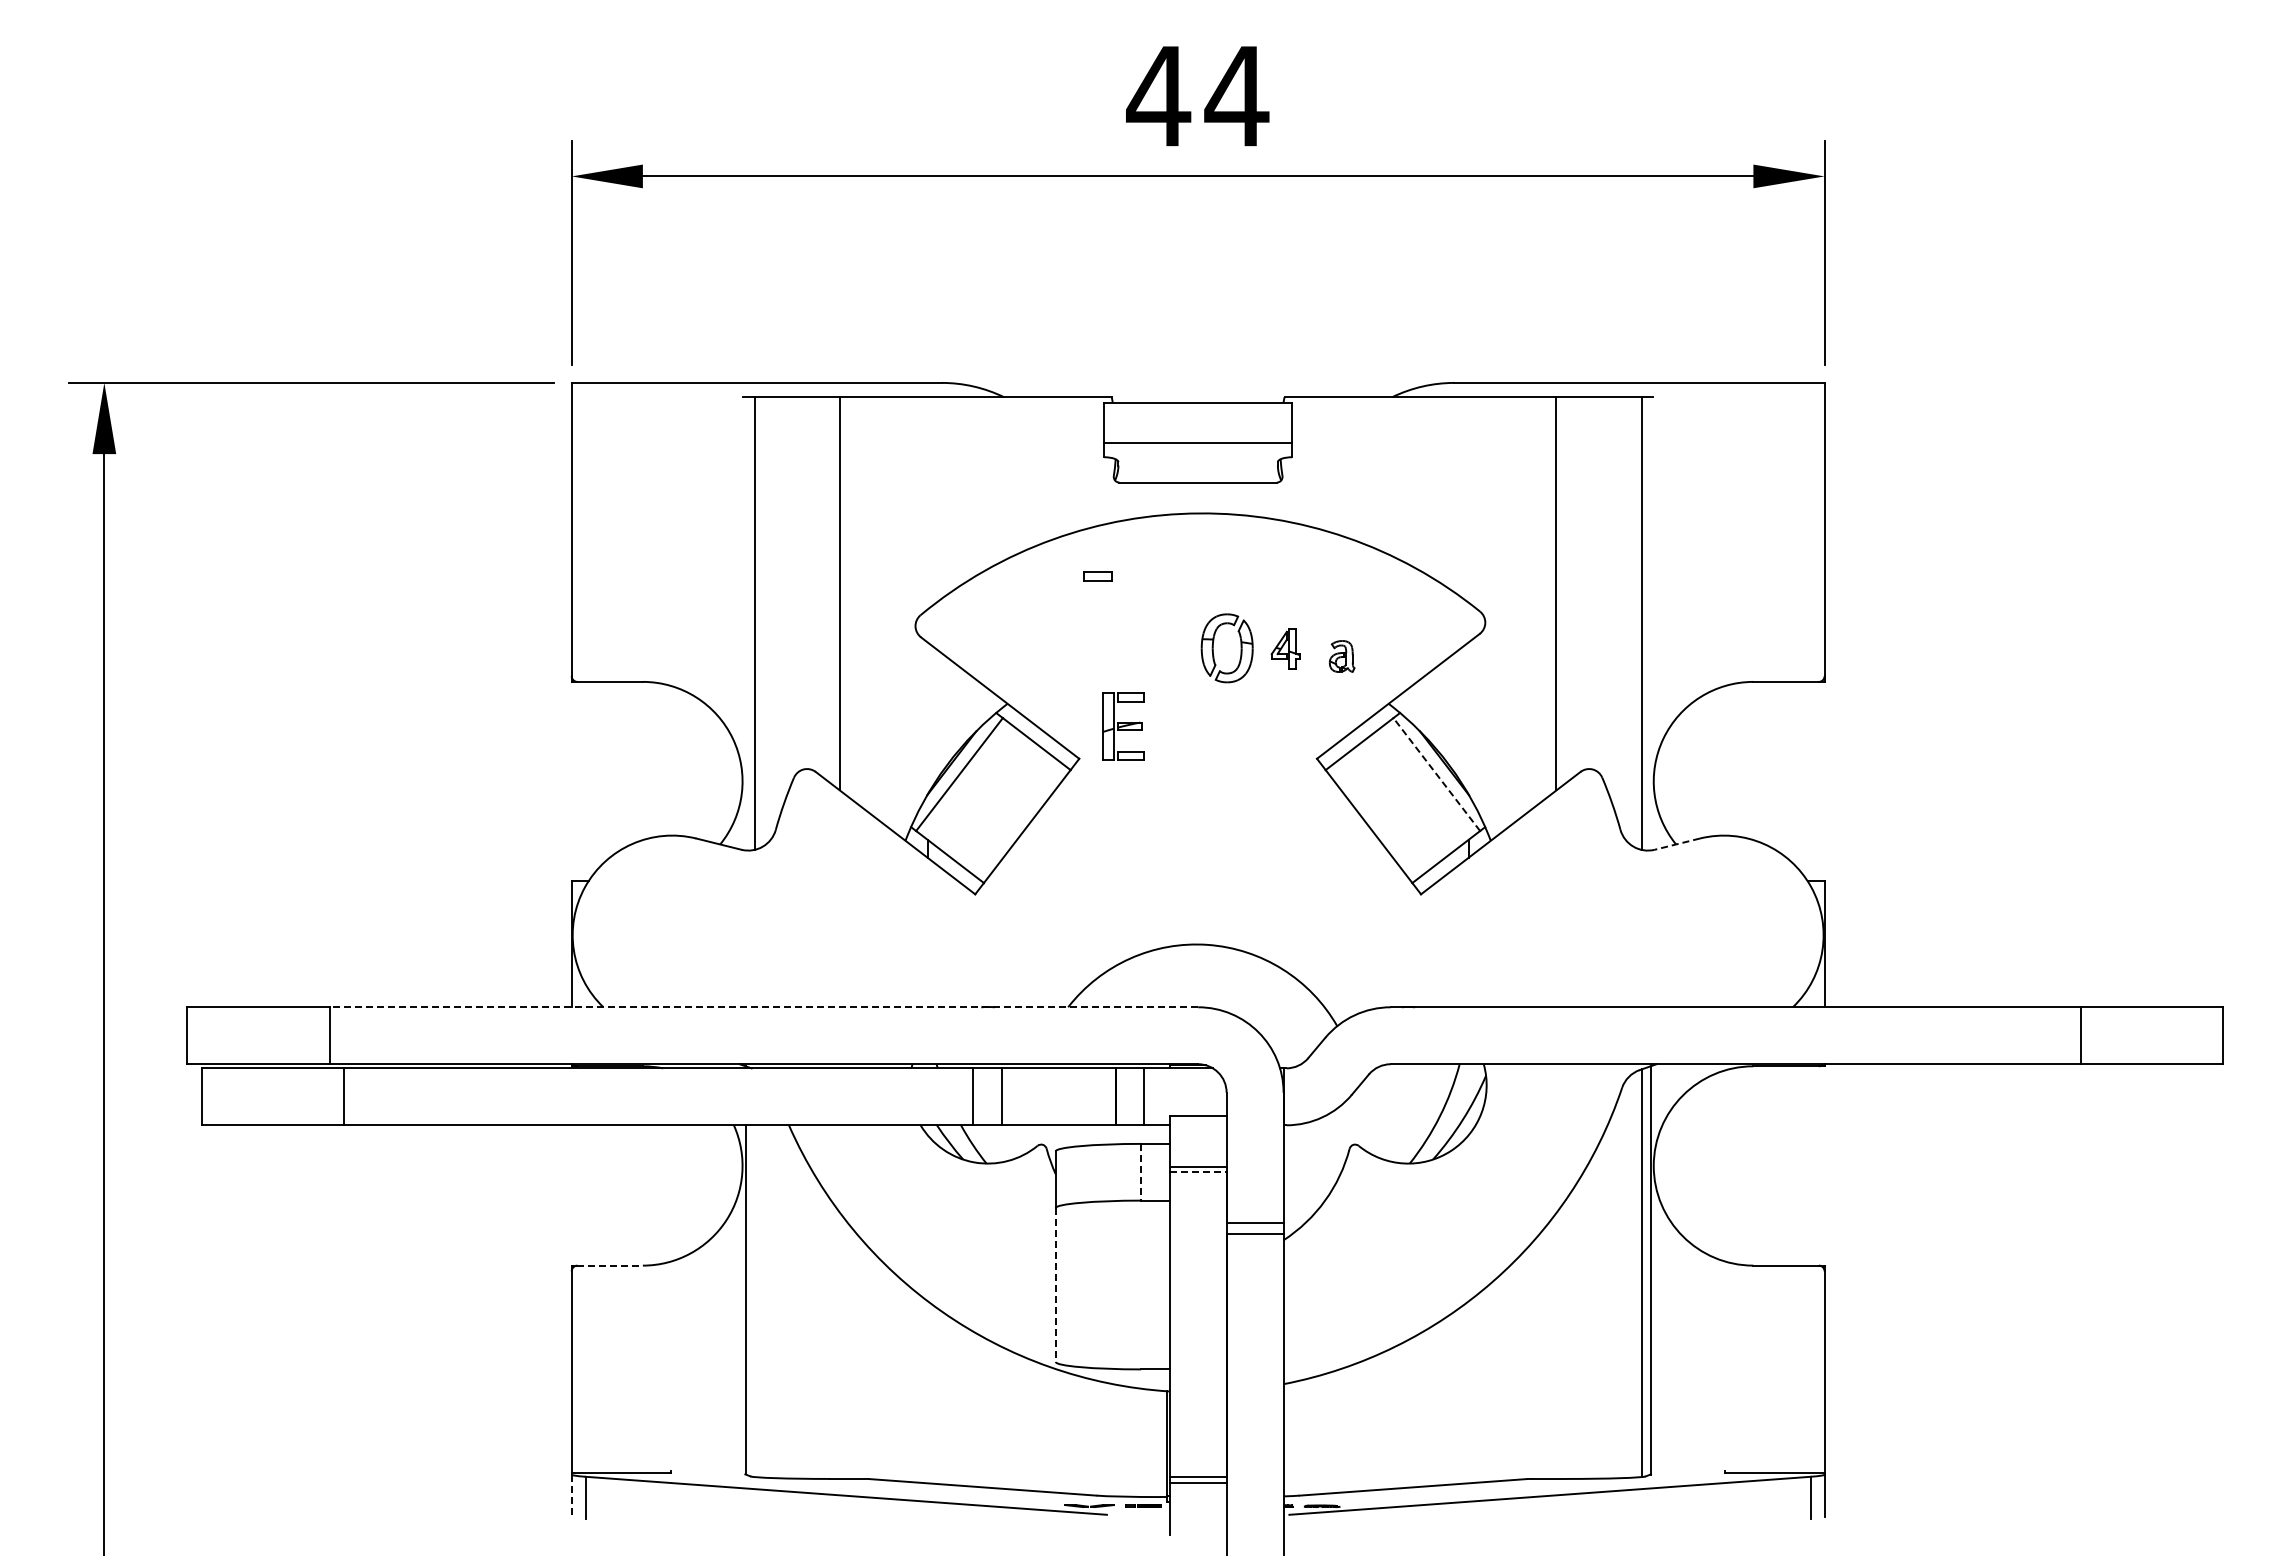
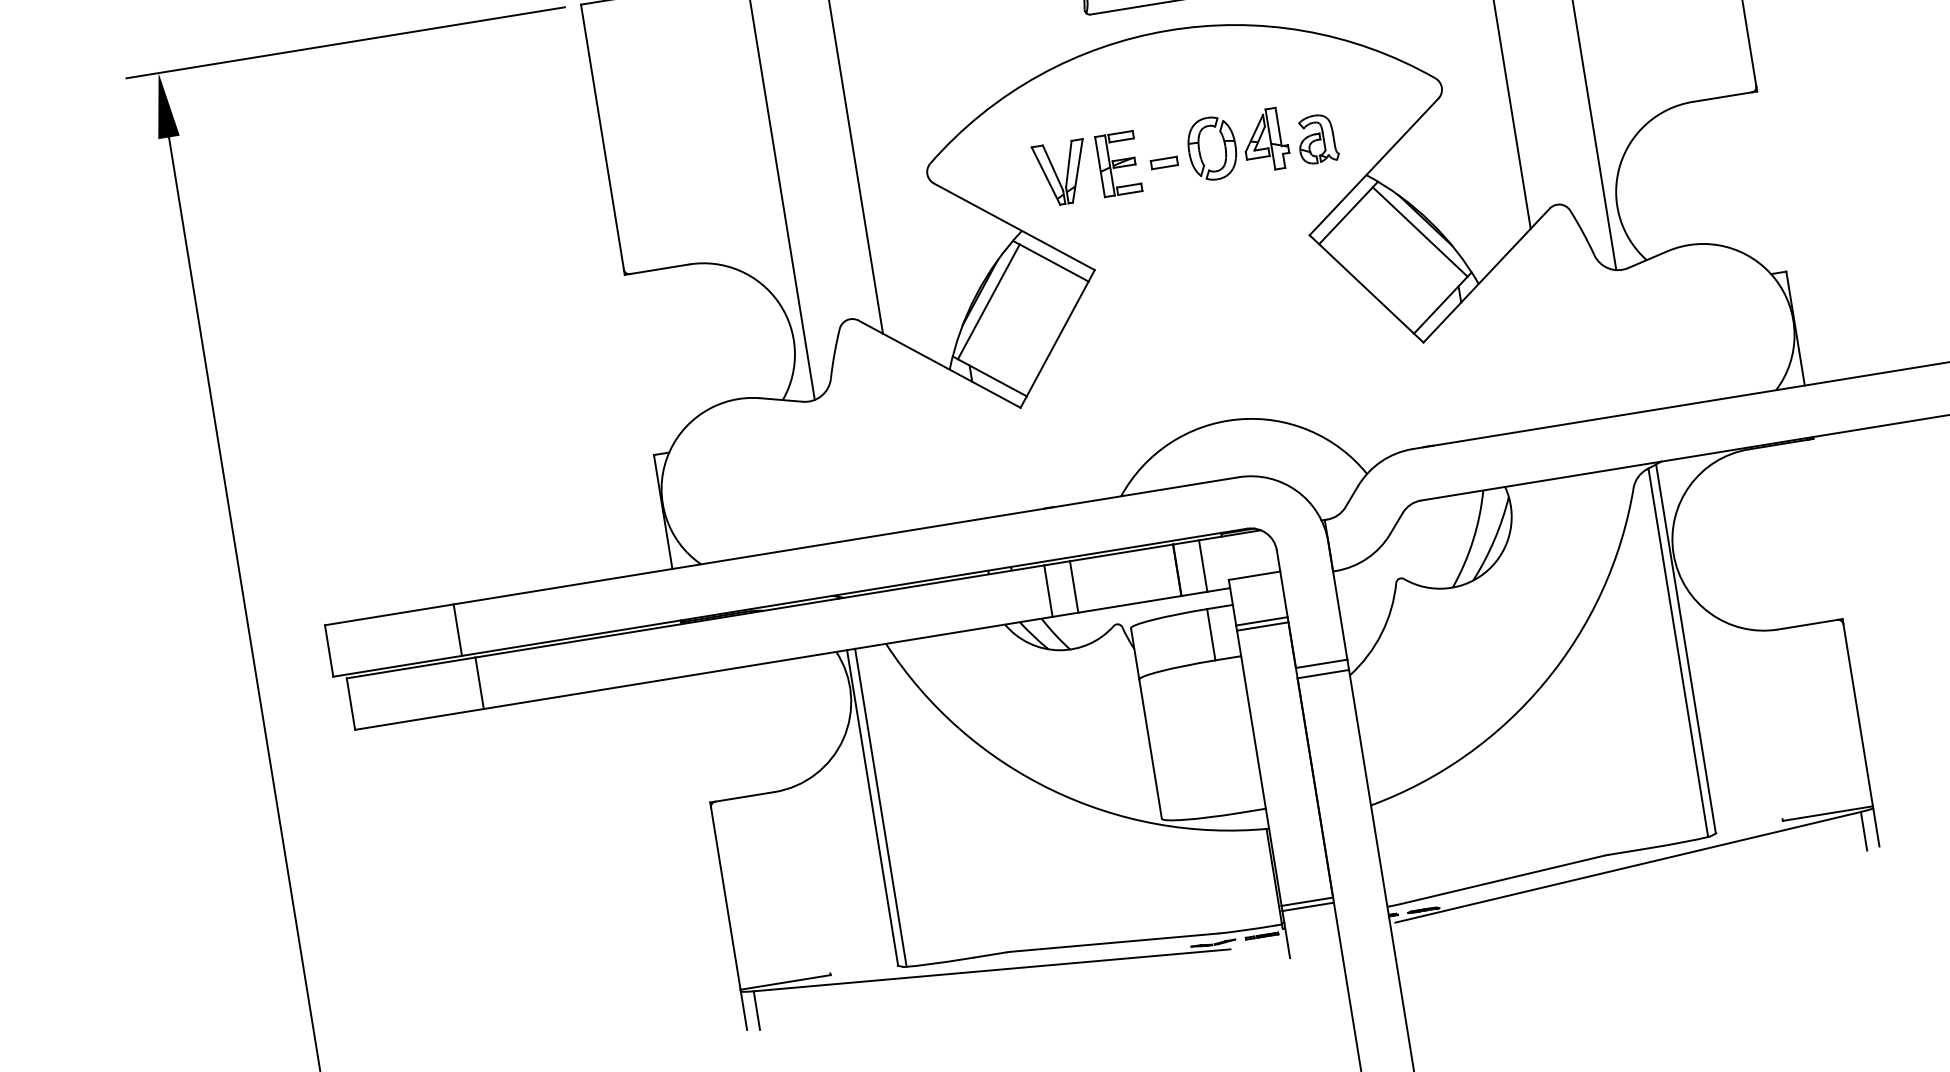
part: (1097, 576) -> (1163, 163), moved
part: (1060, 648) -> (1061, 173), added
part: (1285, 648) -> (1265, 140), size x1.67
part: (1341, 656) -> (1316, 139), size x1.67
part: (1123, 726) -> (1118, 163), moved
line: (1436, 774) -> (1419, 232), dashed -> solid
line: (1676, 844) -> (1647, 260), dashed -> solid
line: (763, 1007) -> (845, 541), dashed -> solid
line: (1141, 1172) -> (1211, 634), dashed -> solid
line: (1198, 1172) -> (1263, 626), dashed -> solid
line: (610, 1265) -> (745, 796), dashed -> solid
line: (1055, 1285) -> (1150, 749), dashed -> solid
line: (754, 1301) -> (880, 808), added
line: (571, 1496) -> (743, 1011), dashed -> solid

